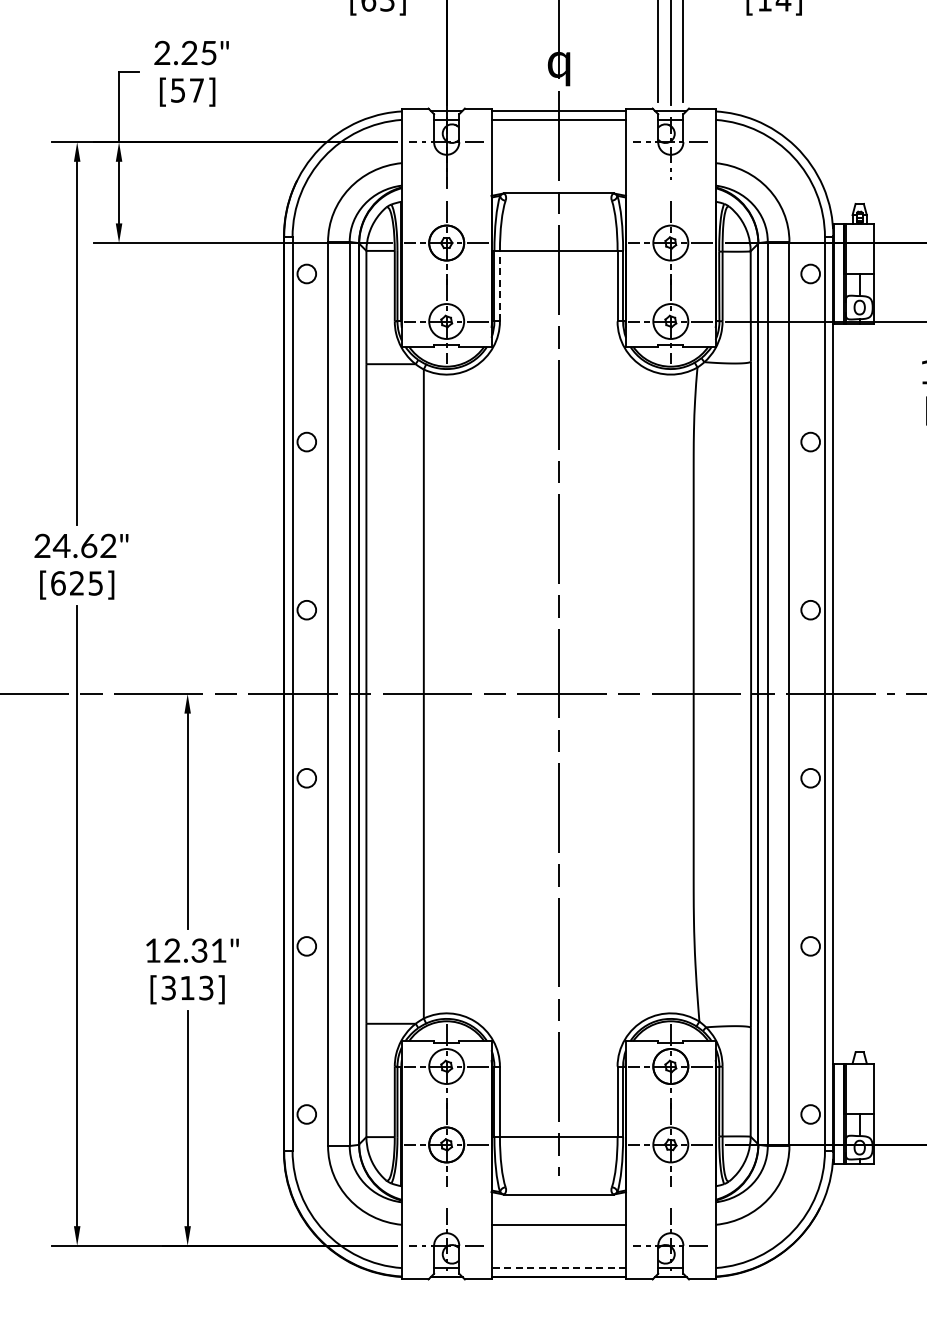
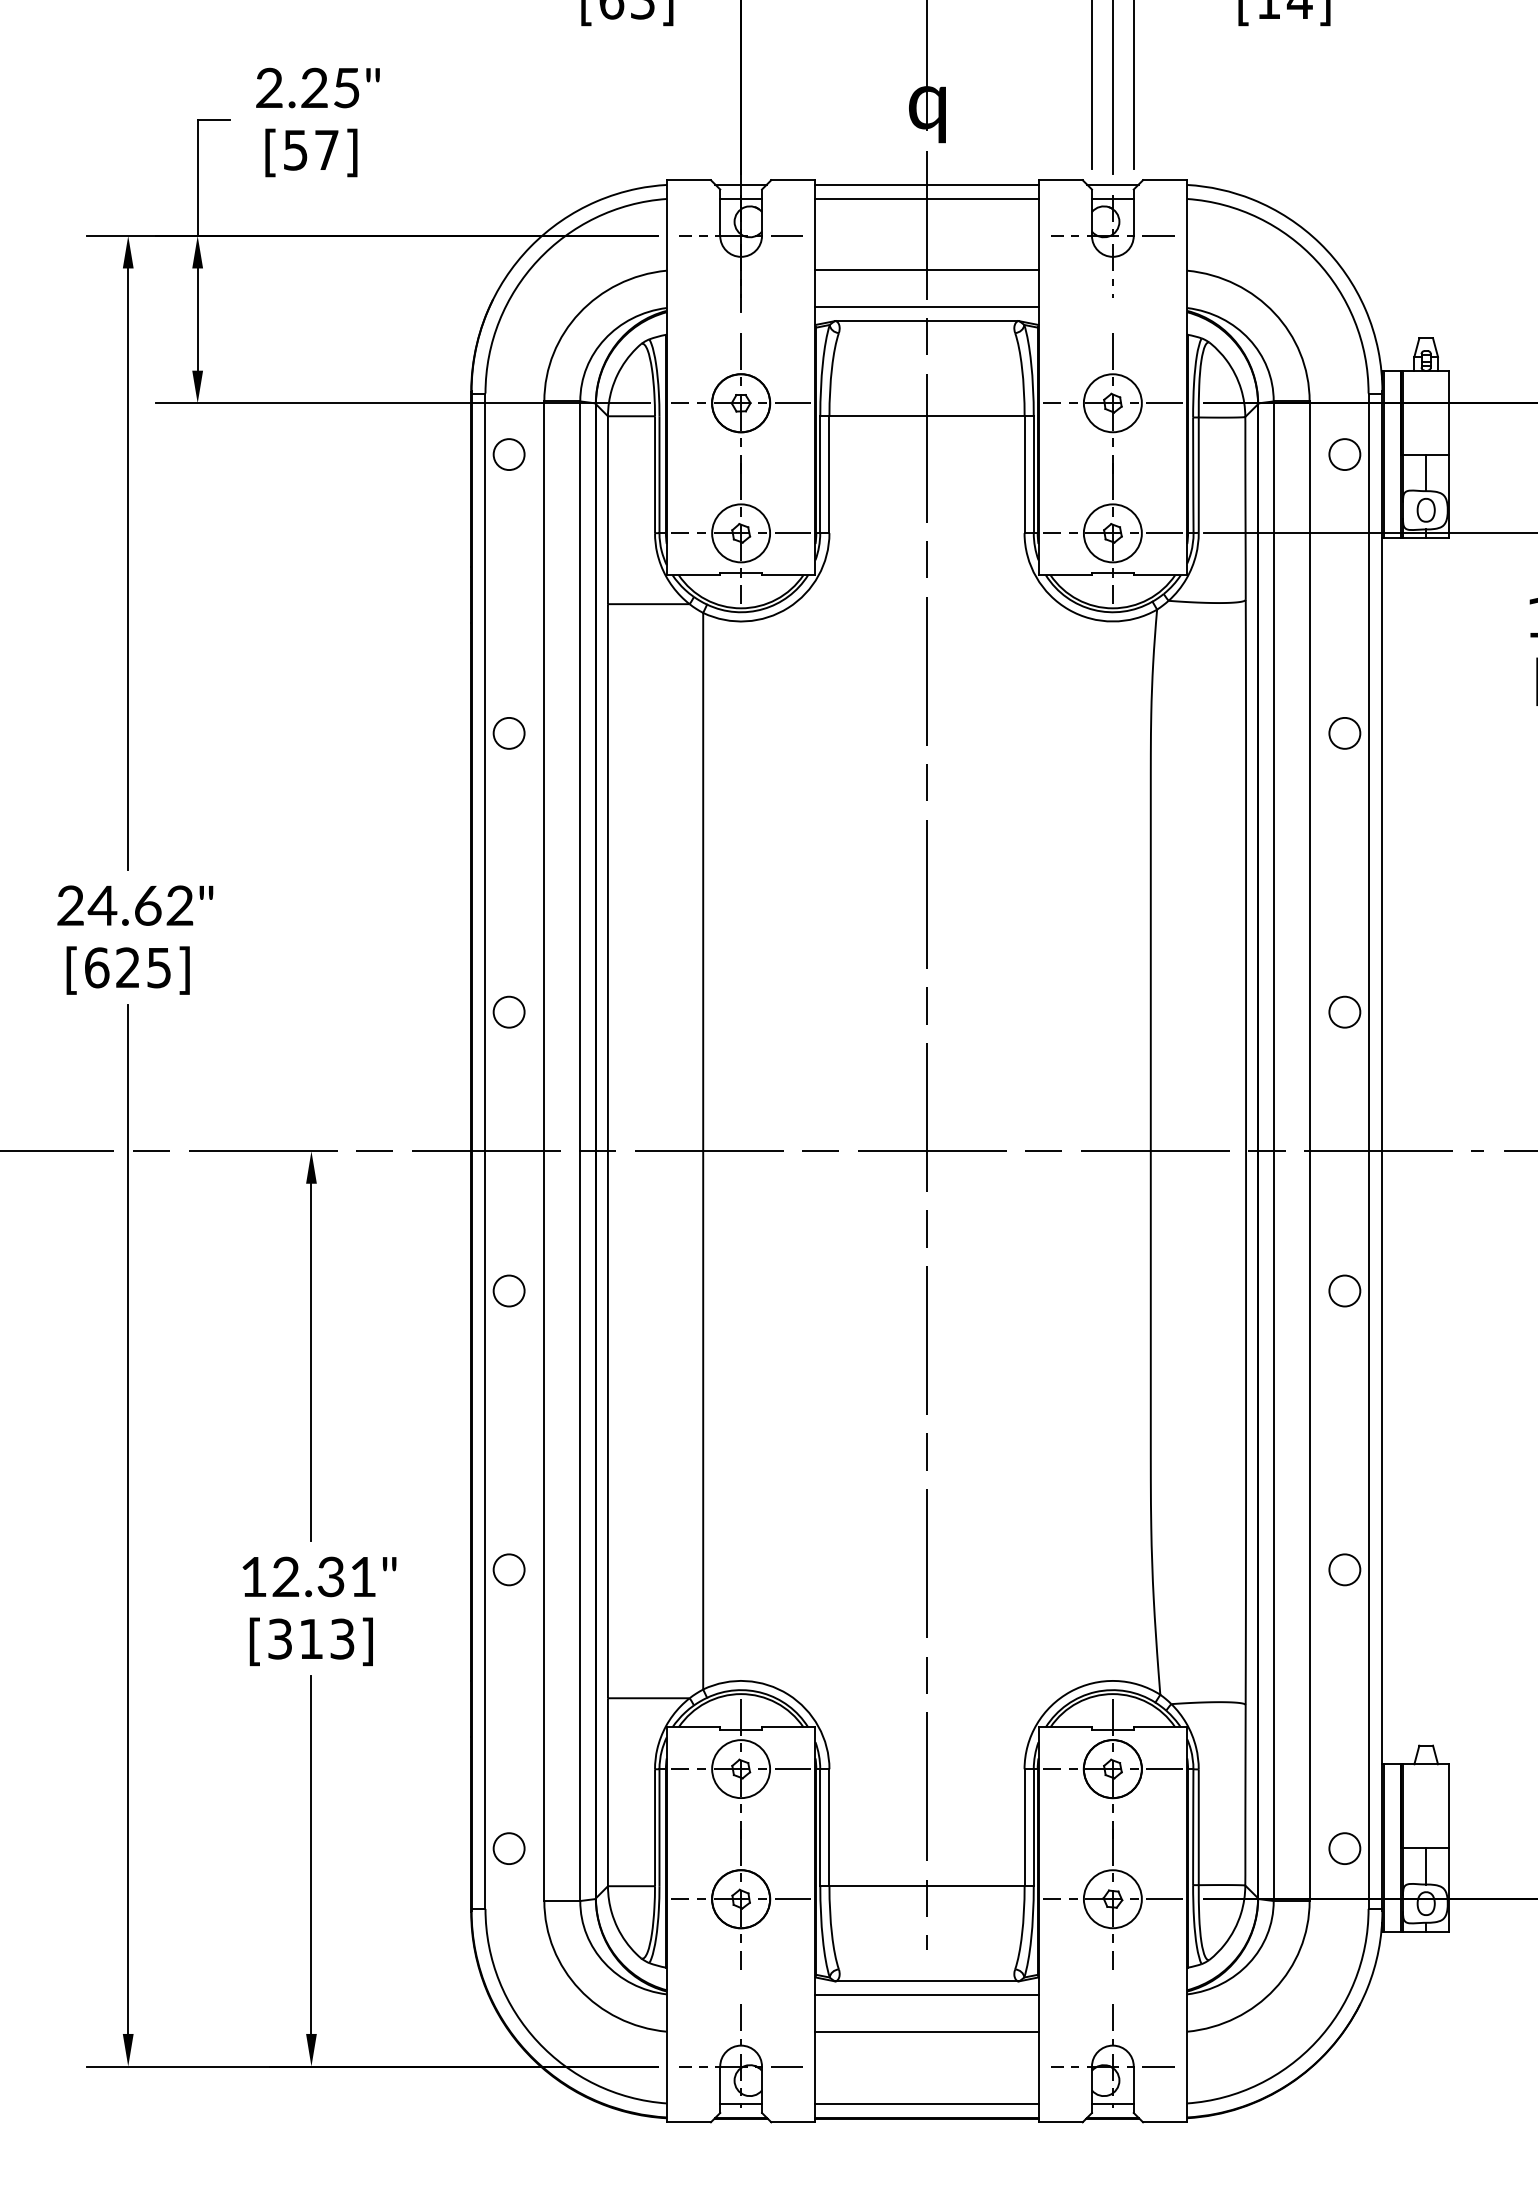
line: (558, 162) -> (926, 269), added
line: (558, 185) -> (926, 307), added
line: (499, 285) -> (828, 473), dashed -> solid
line: (558, 1202) -> (926, 1994), added
line: (558, 1268) -> (926, 2104), dashed -> solid

